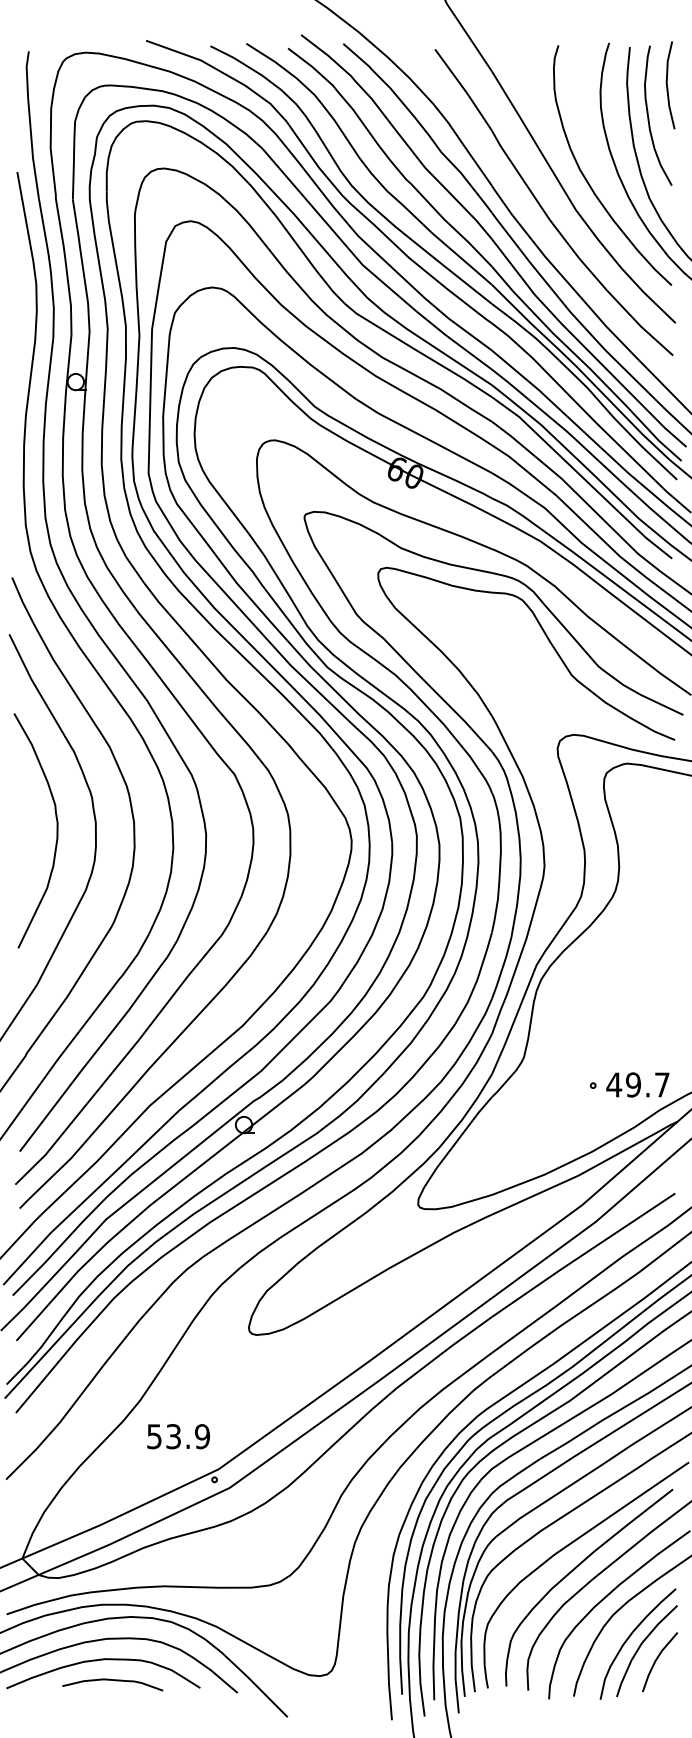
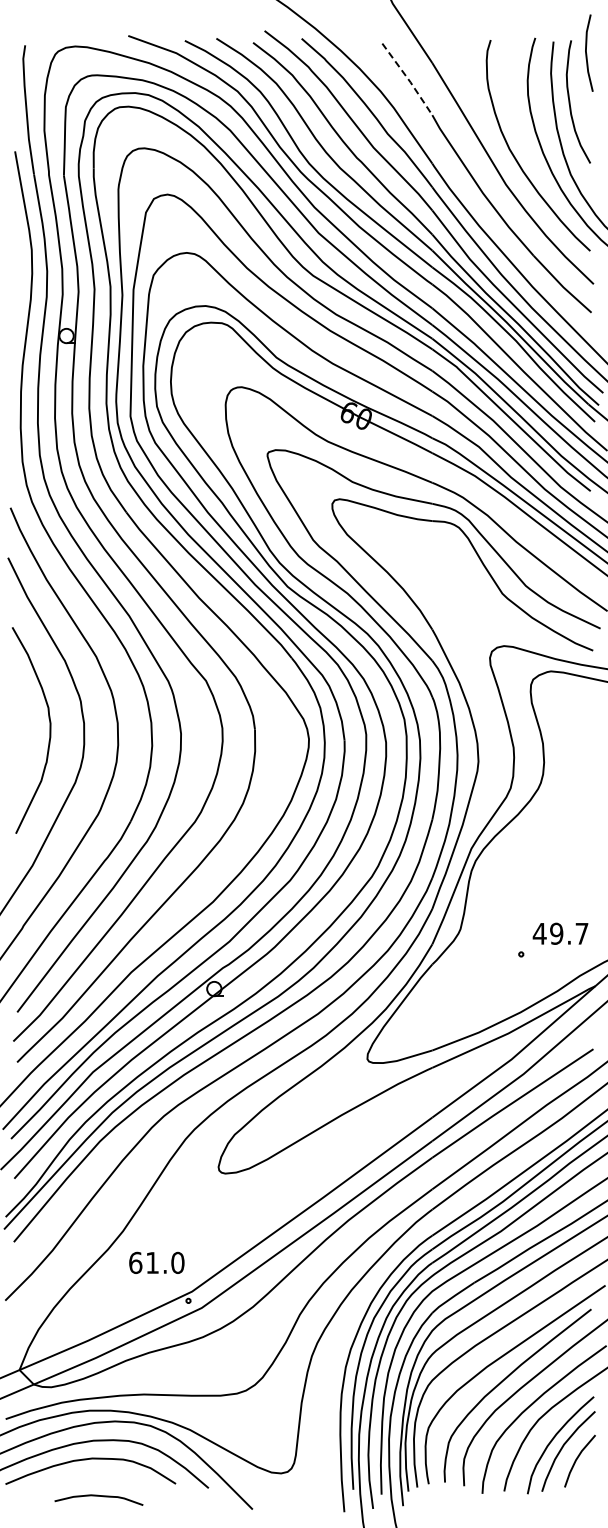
line: (668, 85) -> (587, 53), moved
line: (466, 91) -> (409, 80), solid -> dashed
text: (637, 1084) -> (560, 933), moved
text: (178, 1436) -> (156, 1262), 53.9 -> 61.0
curve: (112, 1680) -> (98, 1496), moved

